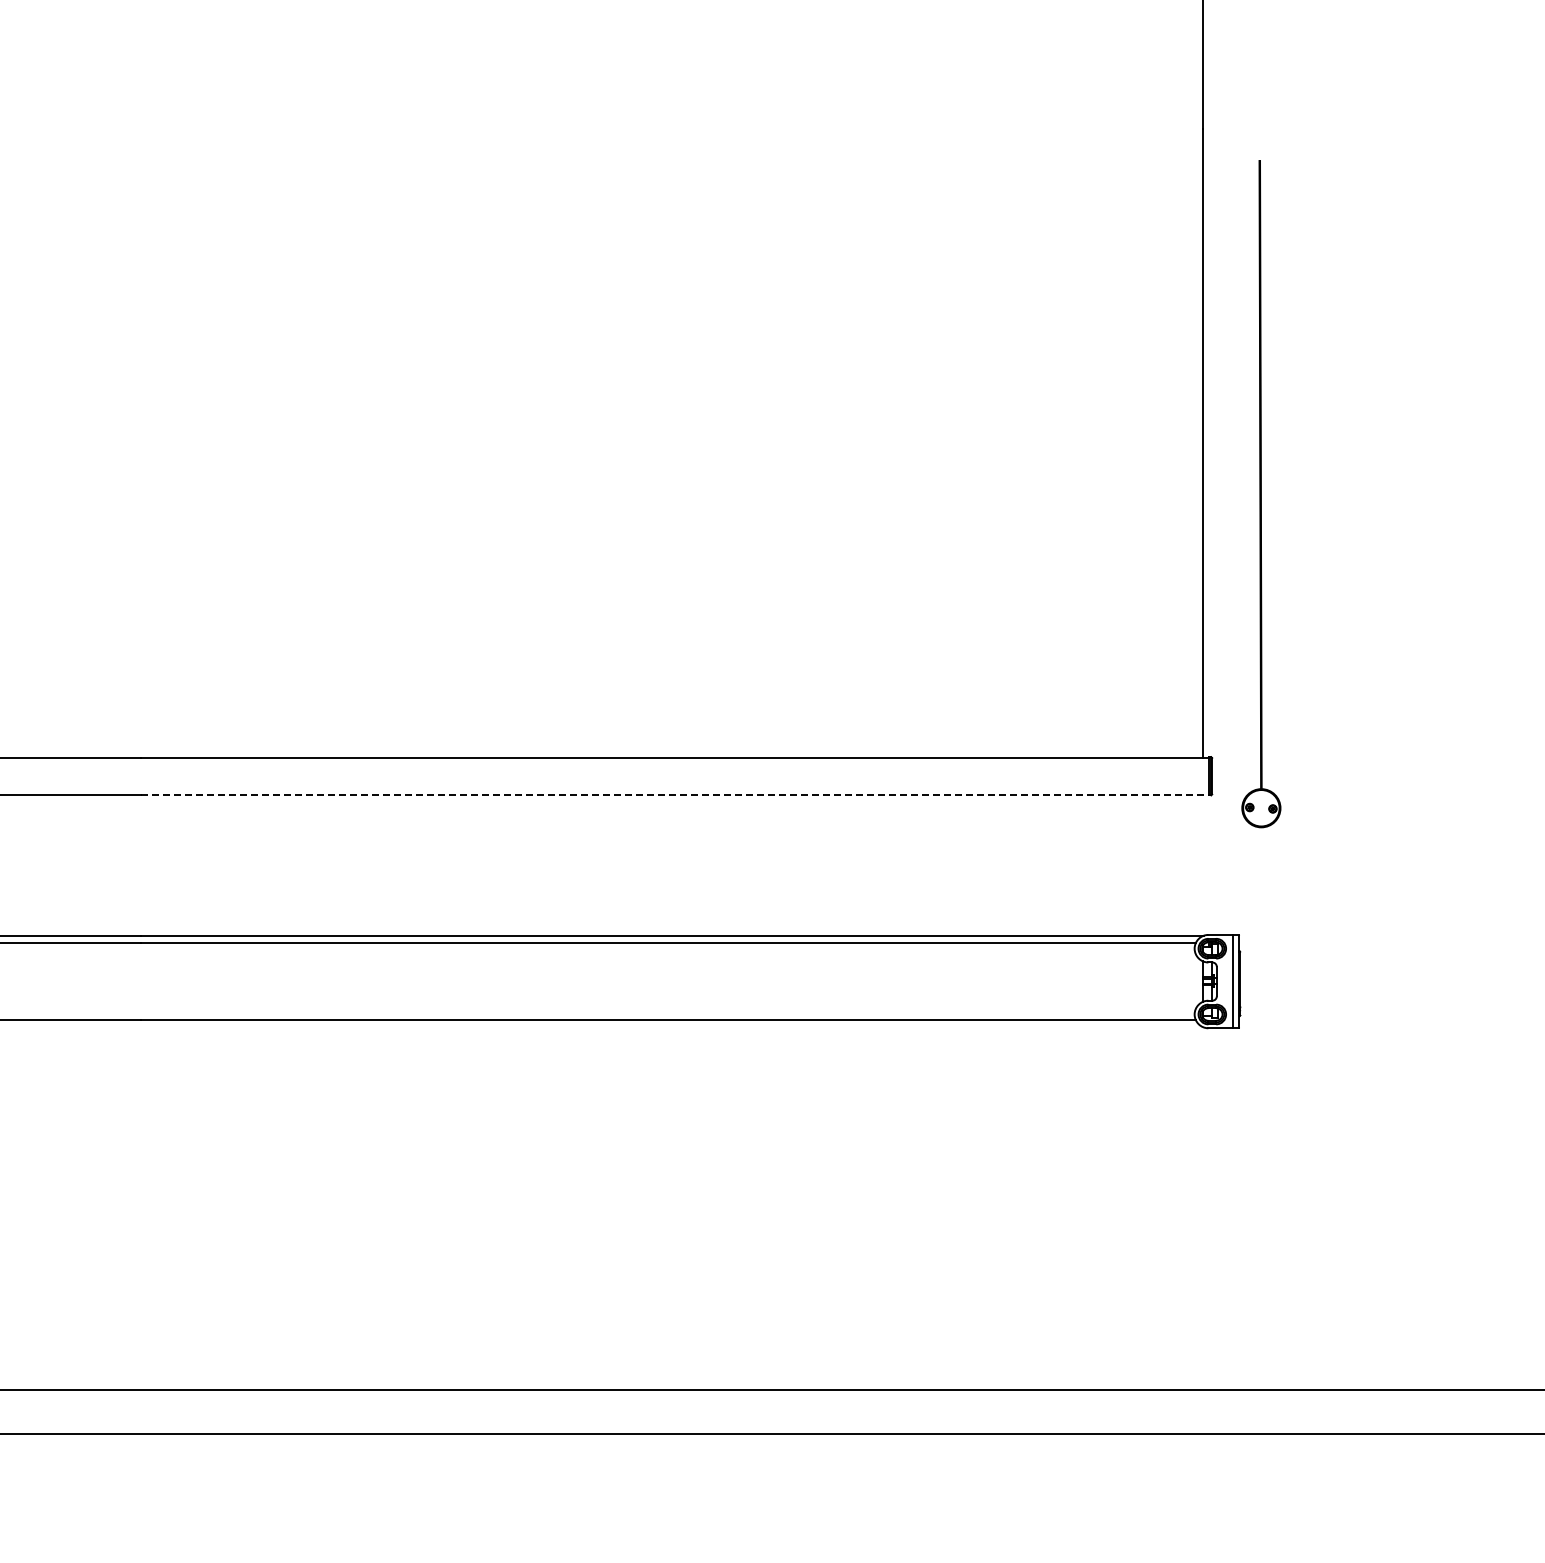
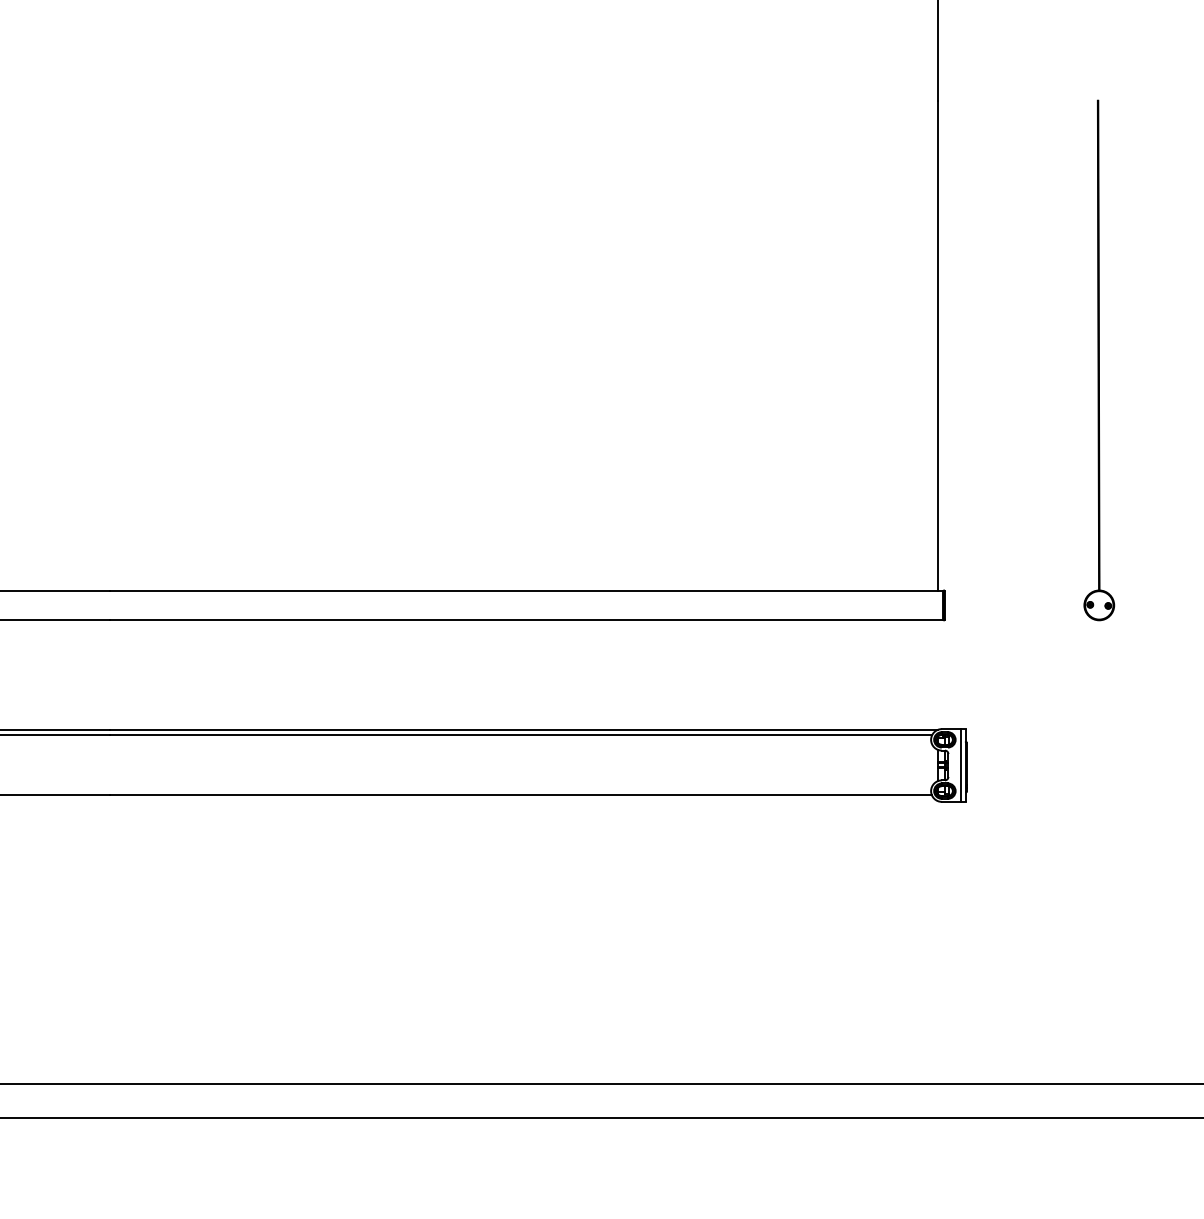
part: (1261, 494) -> (1099, 360), moved
line: (675, 794) -> (526, 619), dashed -> solid

